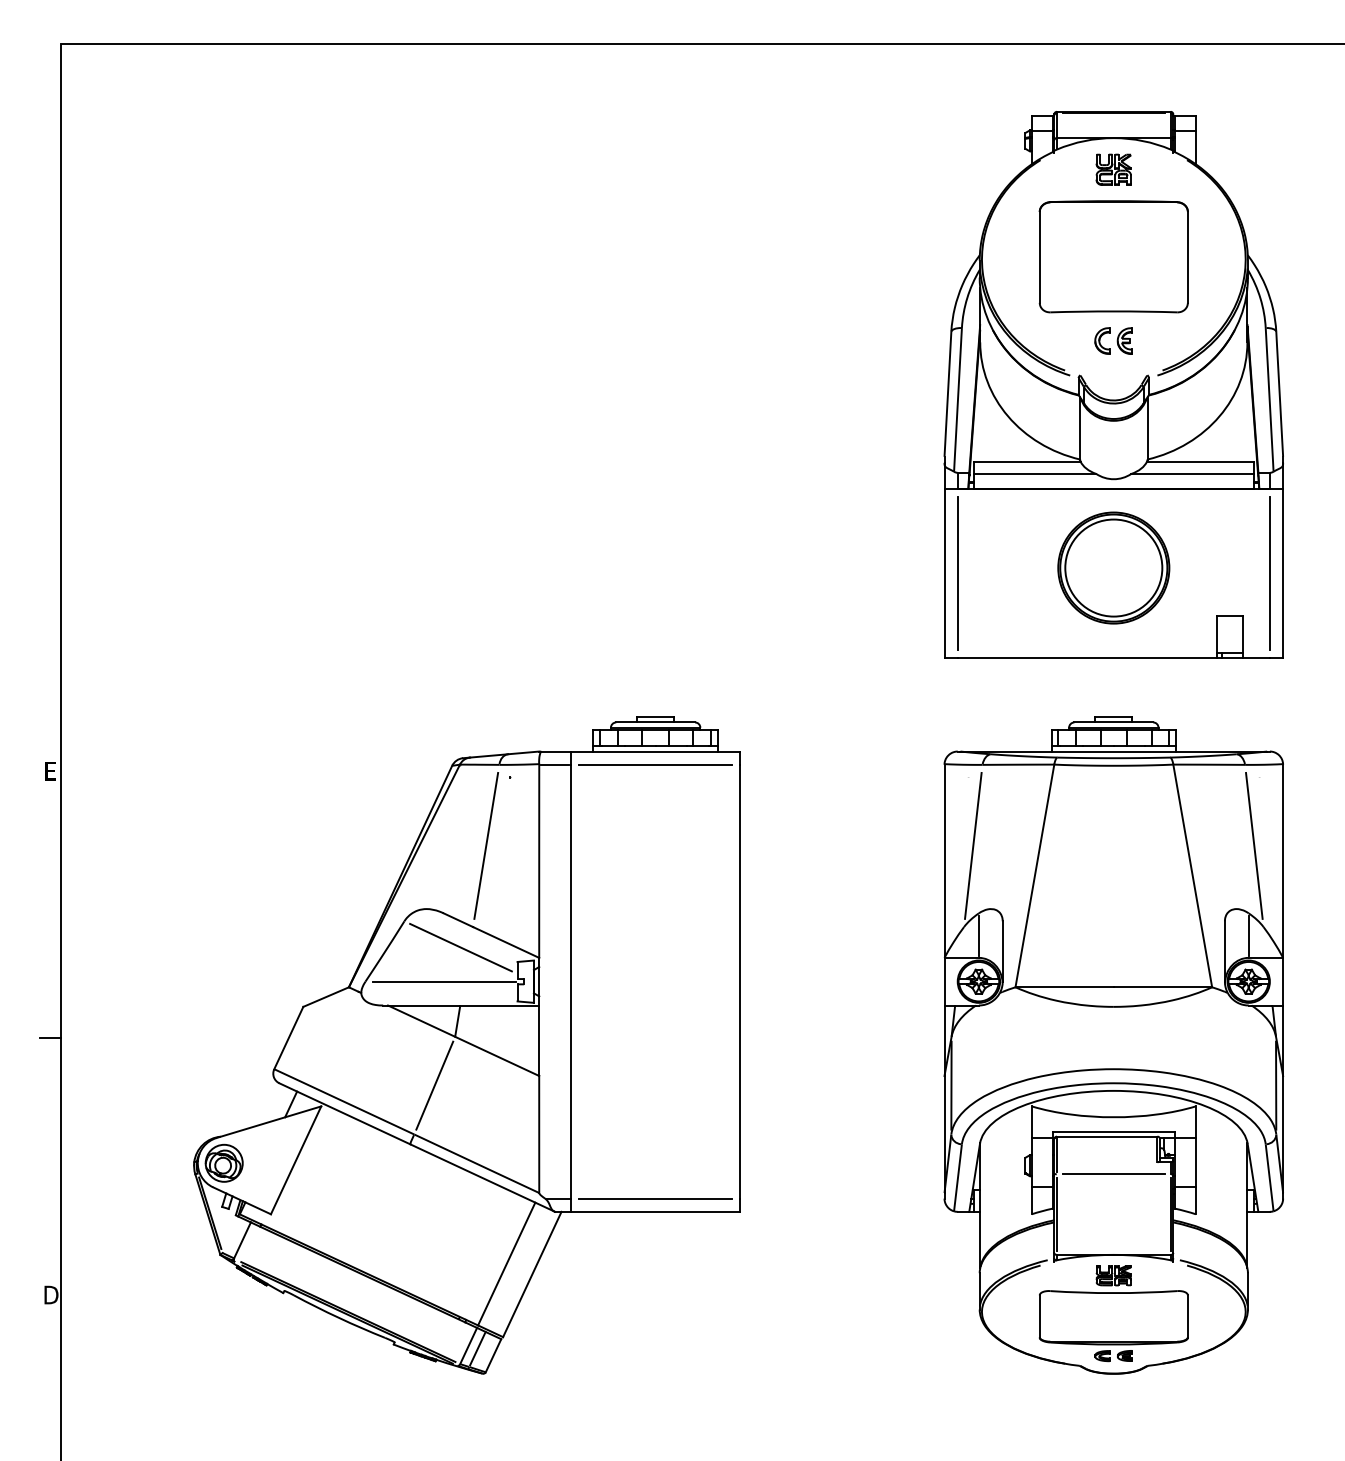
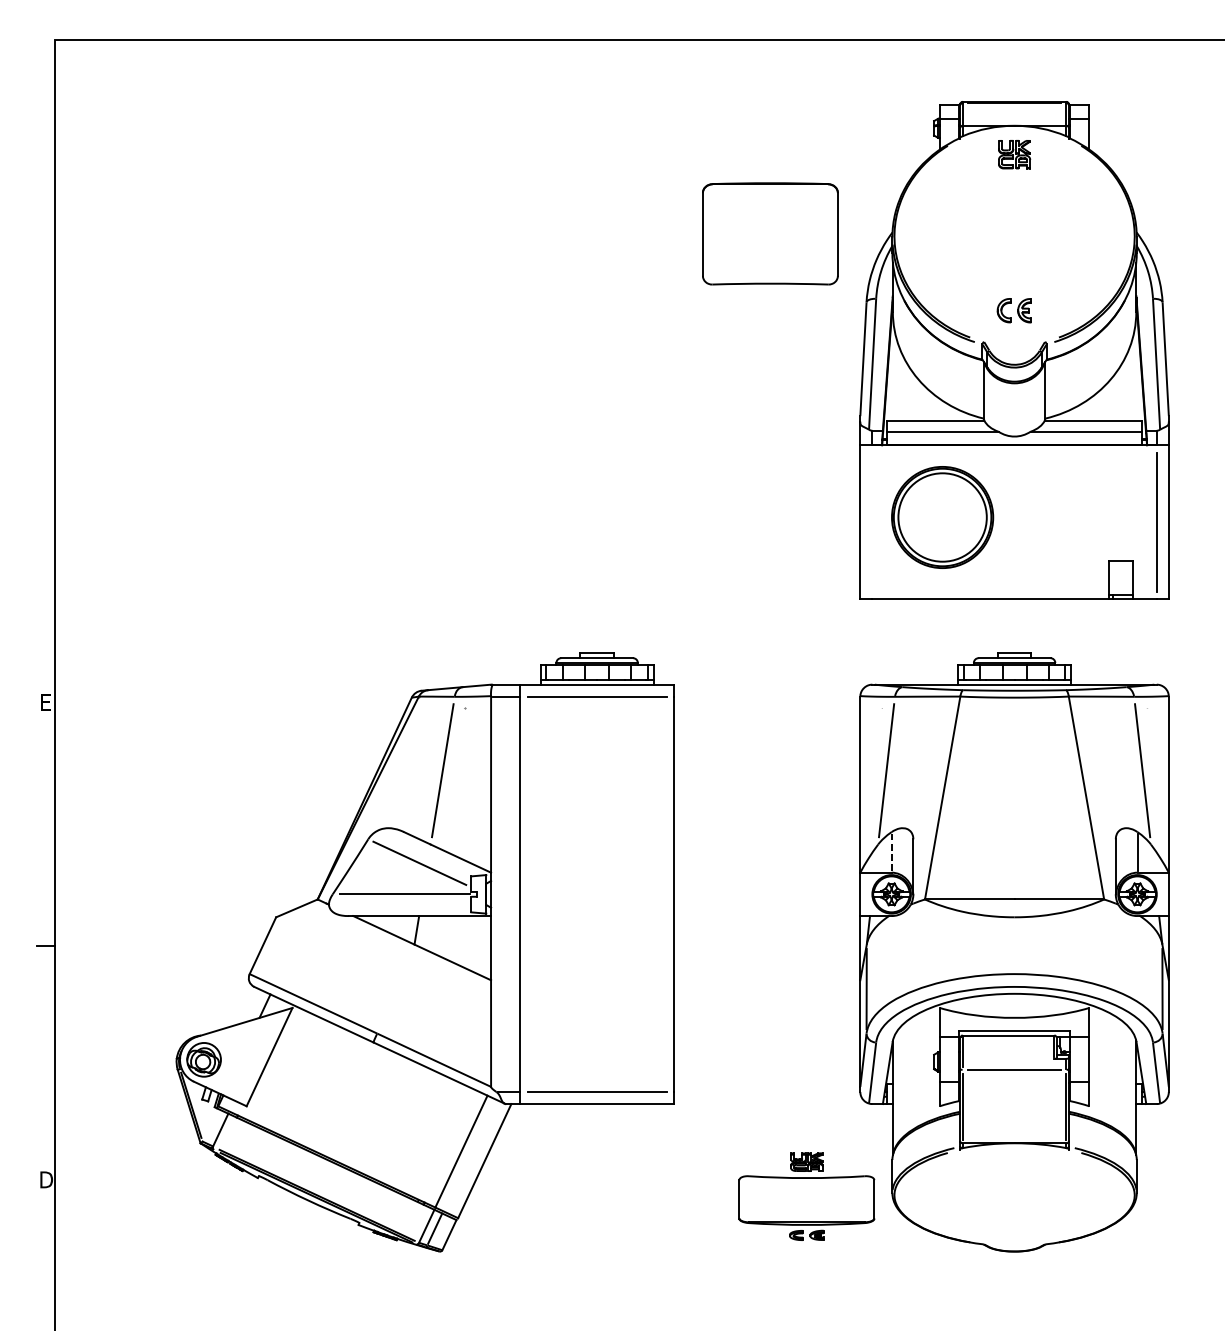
part: (1113, 256) -> (770, 233), moved
part: (1113, 567) -> (942, 516), moved
line: (957, 573) -> (872, 522), removed
line: (978, 936) -> (891, 853), solid -> dashed
line: (434, 1085) -> (395, 988), removed
part: (1113, 1313) -> (806, 1196), moved

